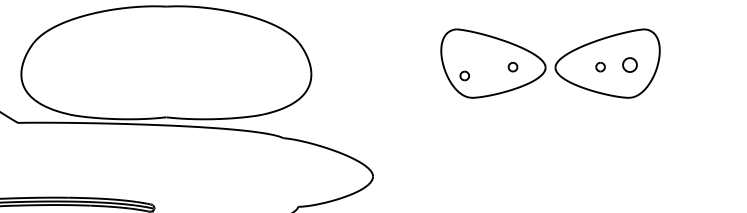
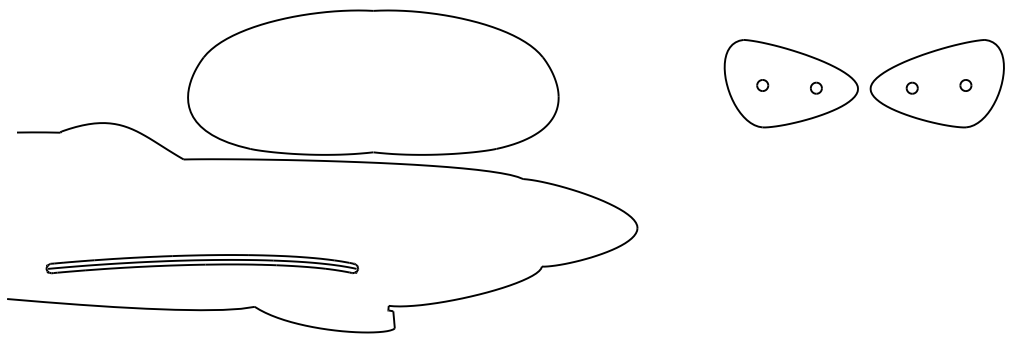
part: (629, 65) -> (965, 85), size x0.62
part: (599, 66) -> (911, 87), moved
part: (464, 75) -> (762, 85), moved

